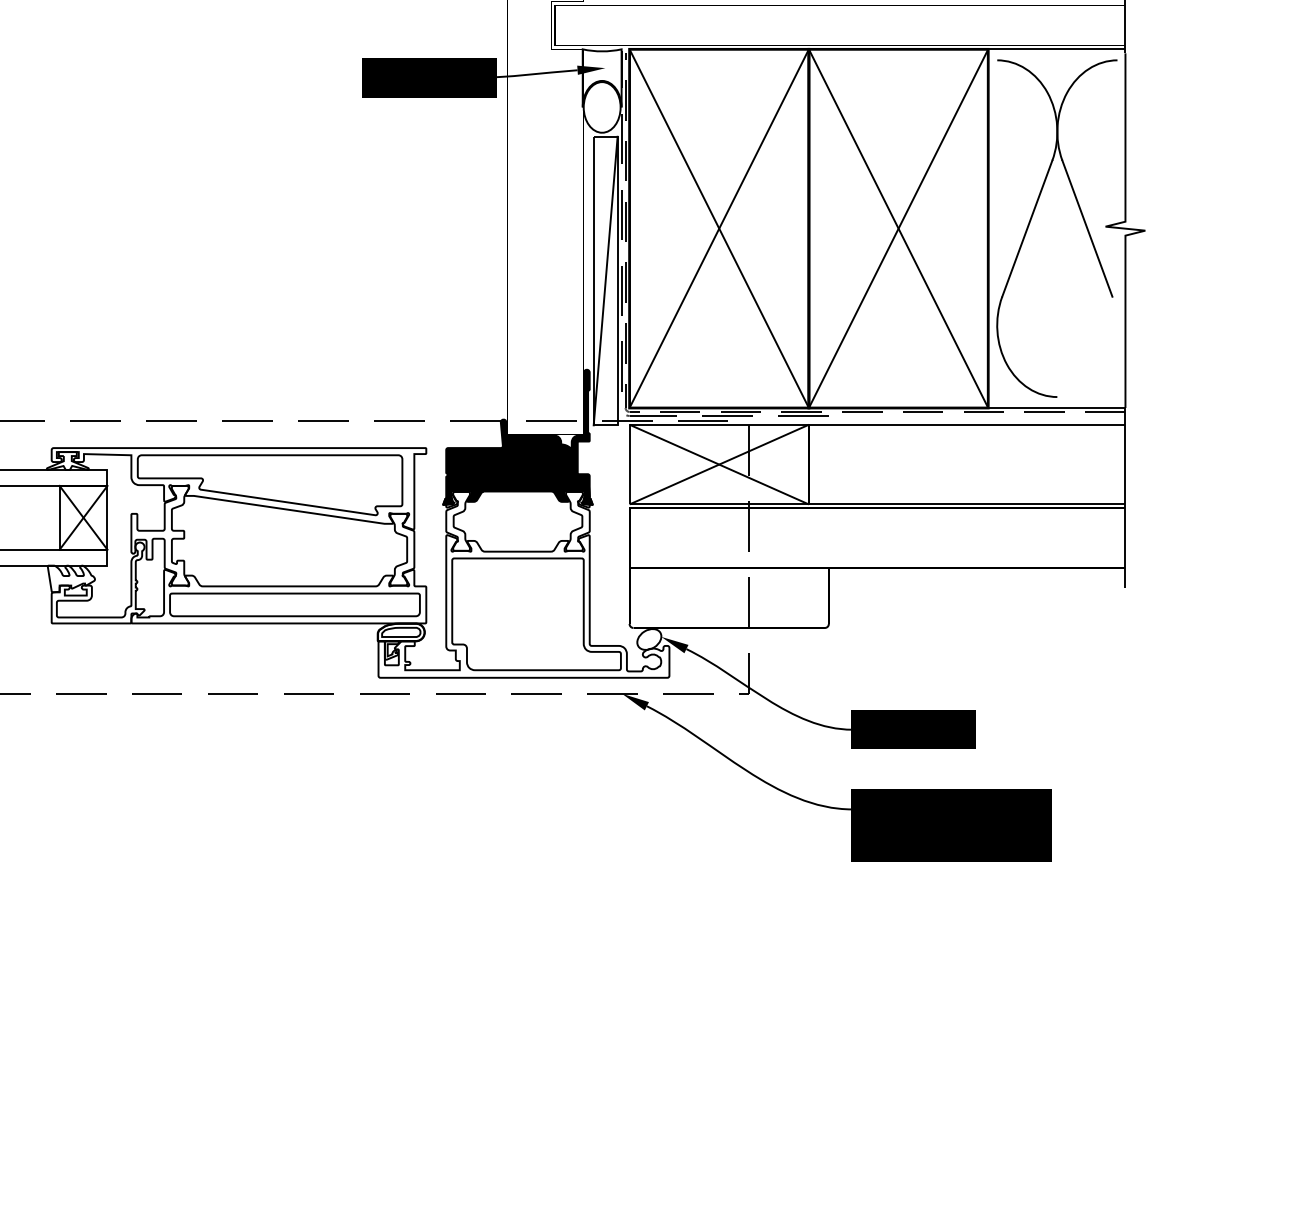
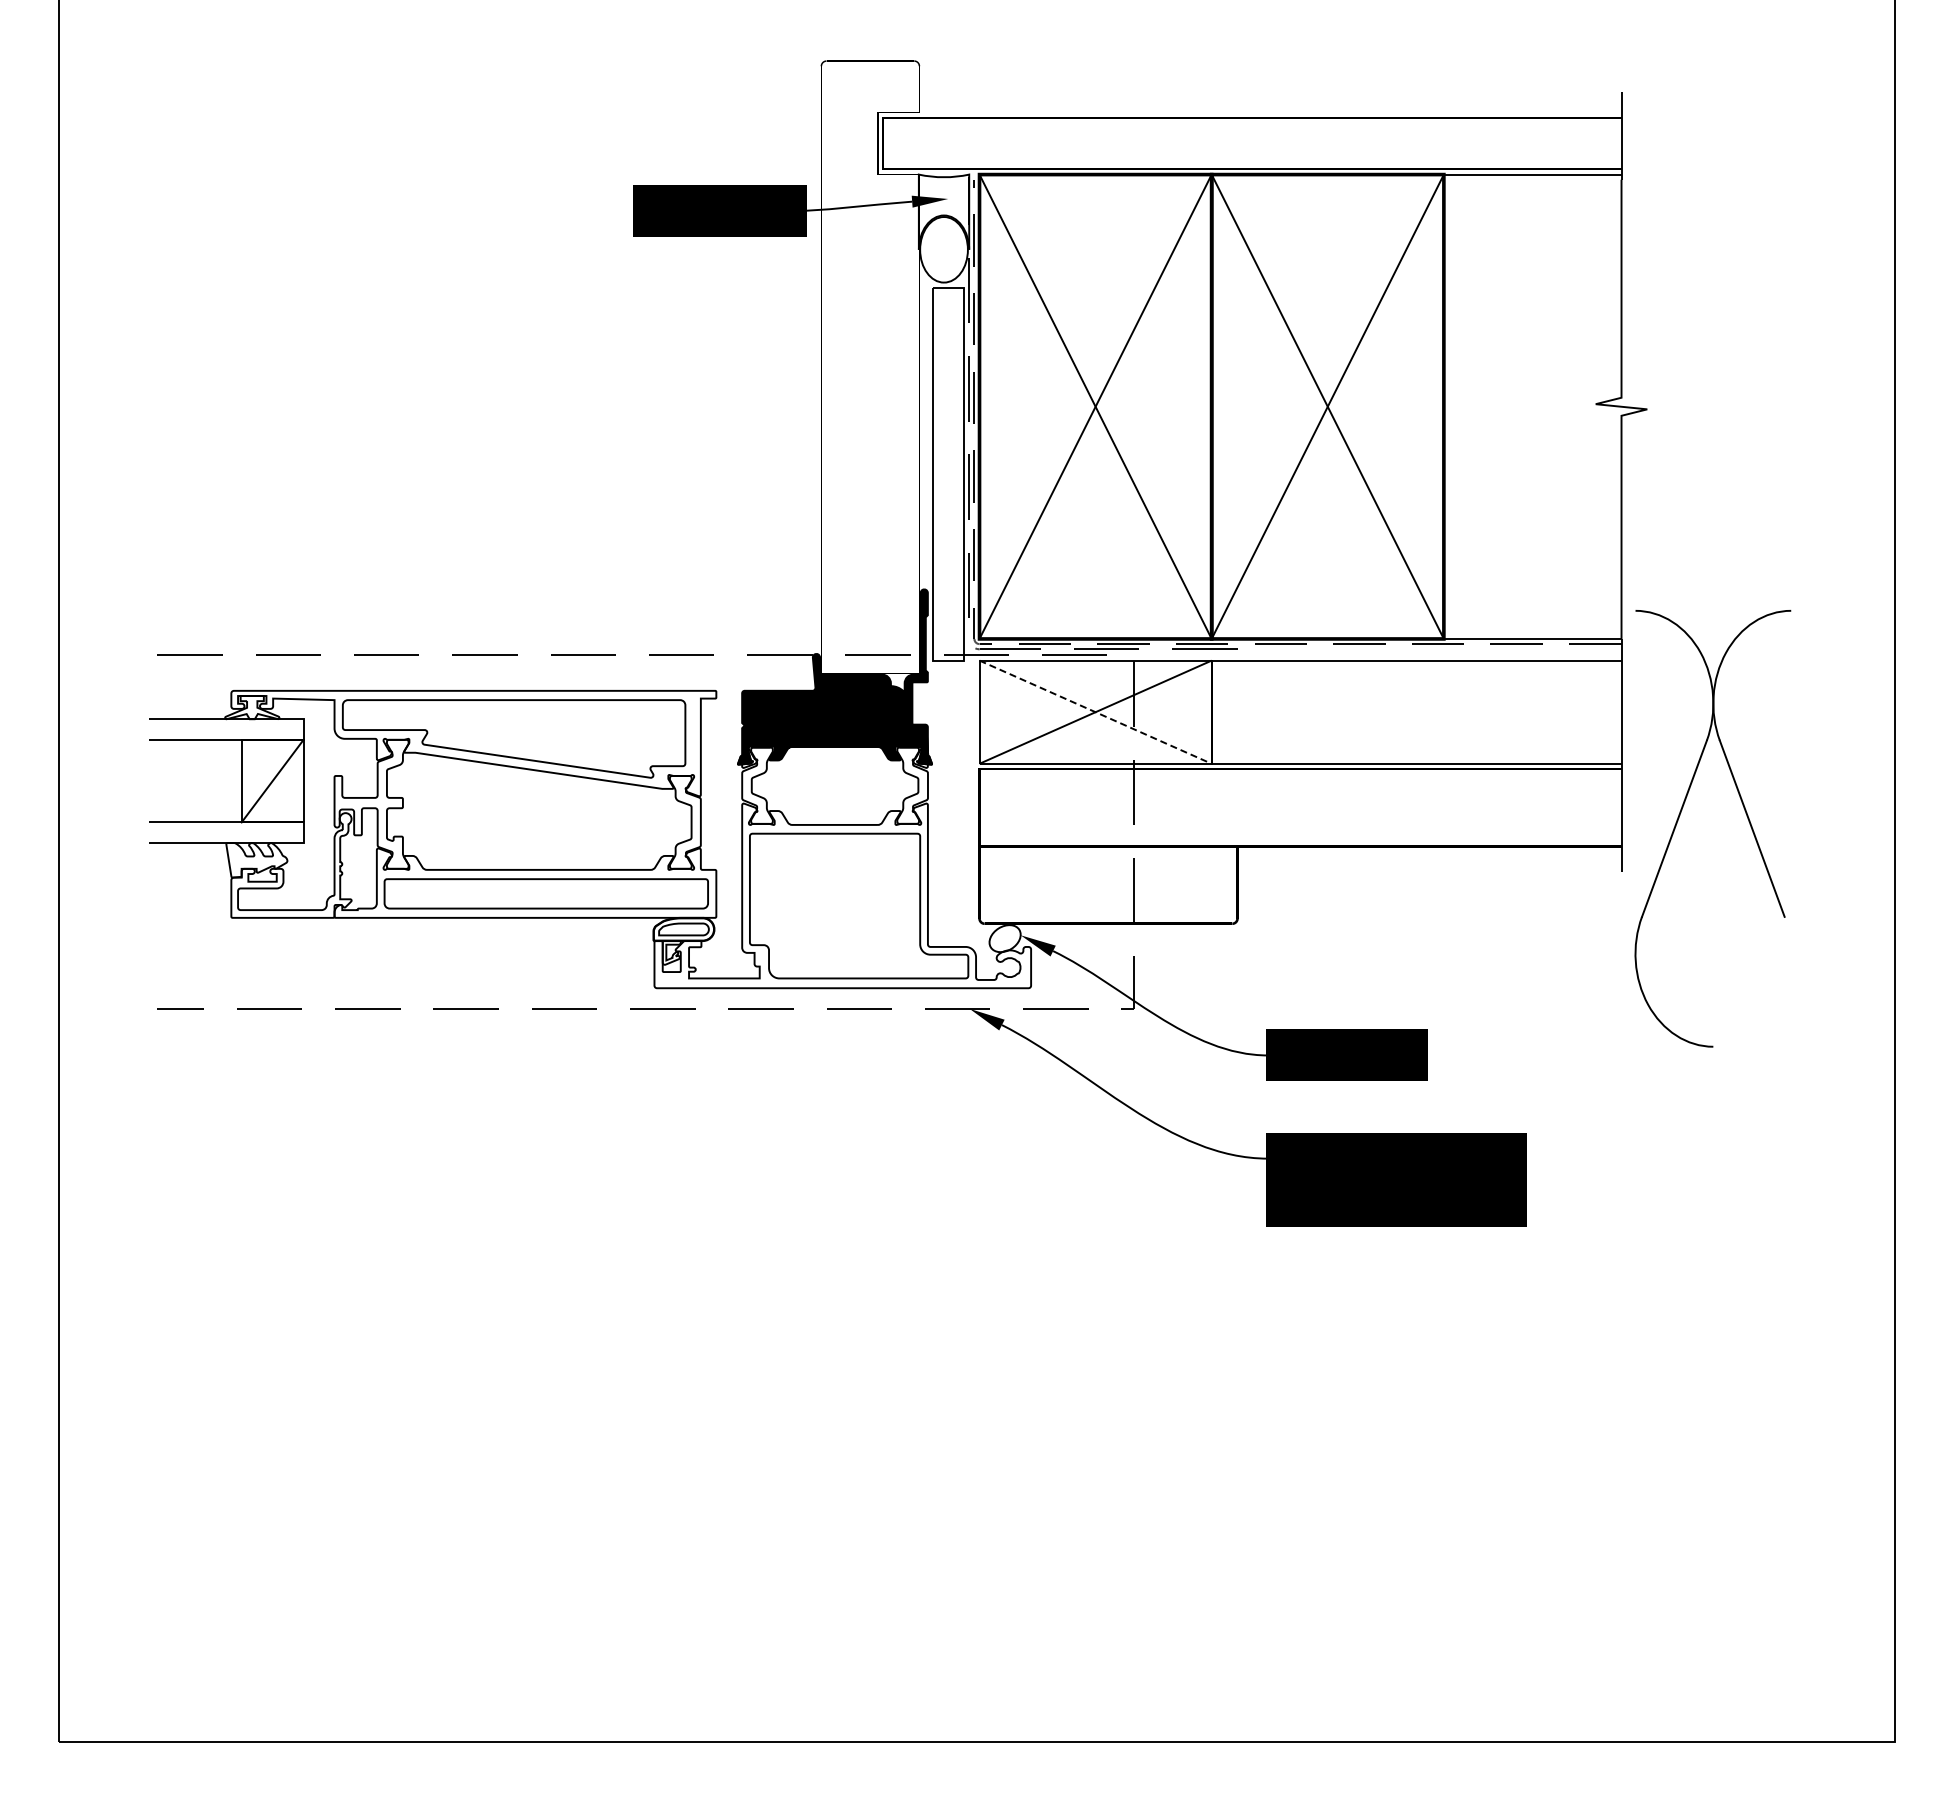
part: (1031, 220) -> (1679, 818), moved
line: (605, 280) -> (948, 474), removed
line: (719, 464) -> (1096, 712), solid -> dashed
line: (83, 517) -> (272, 780), removed

